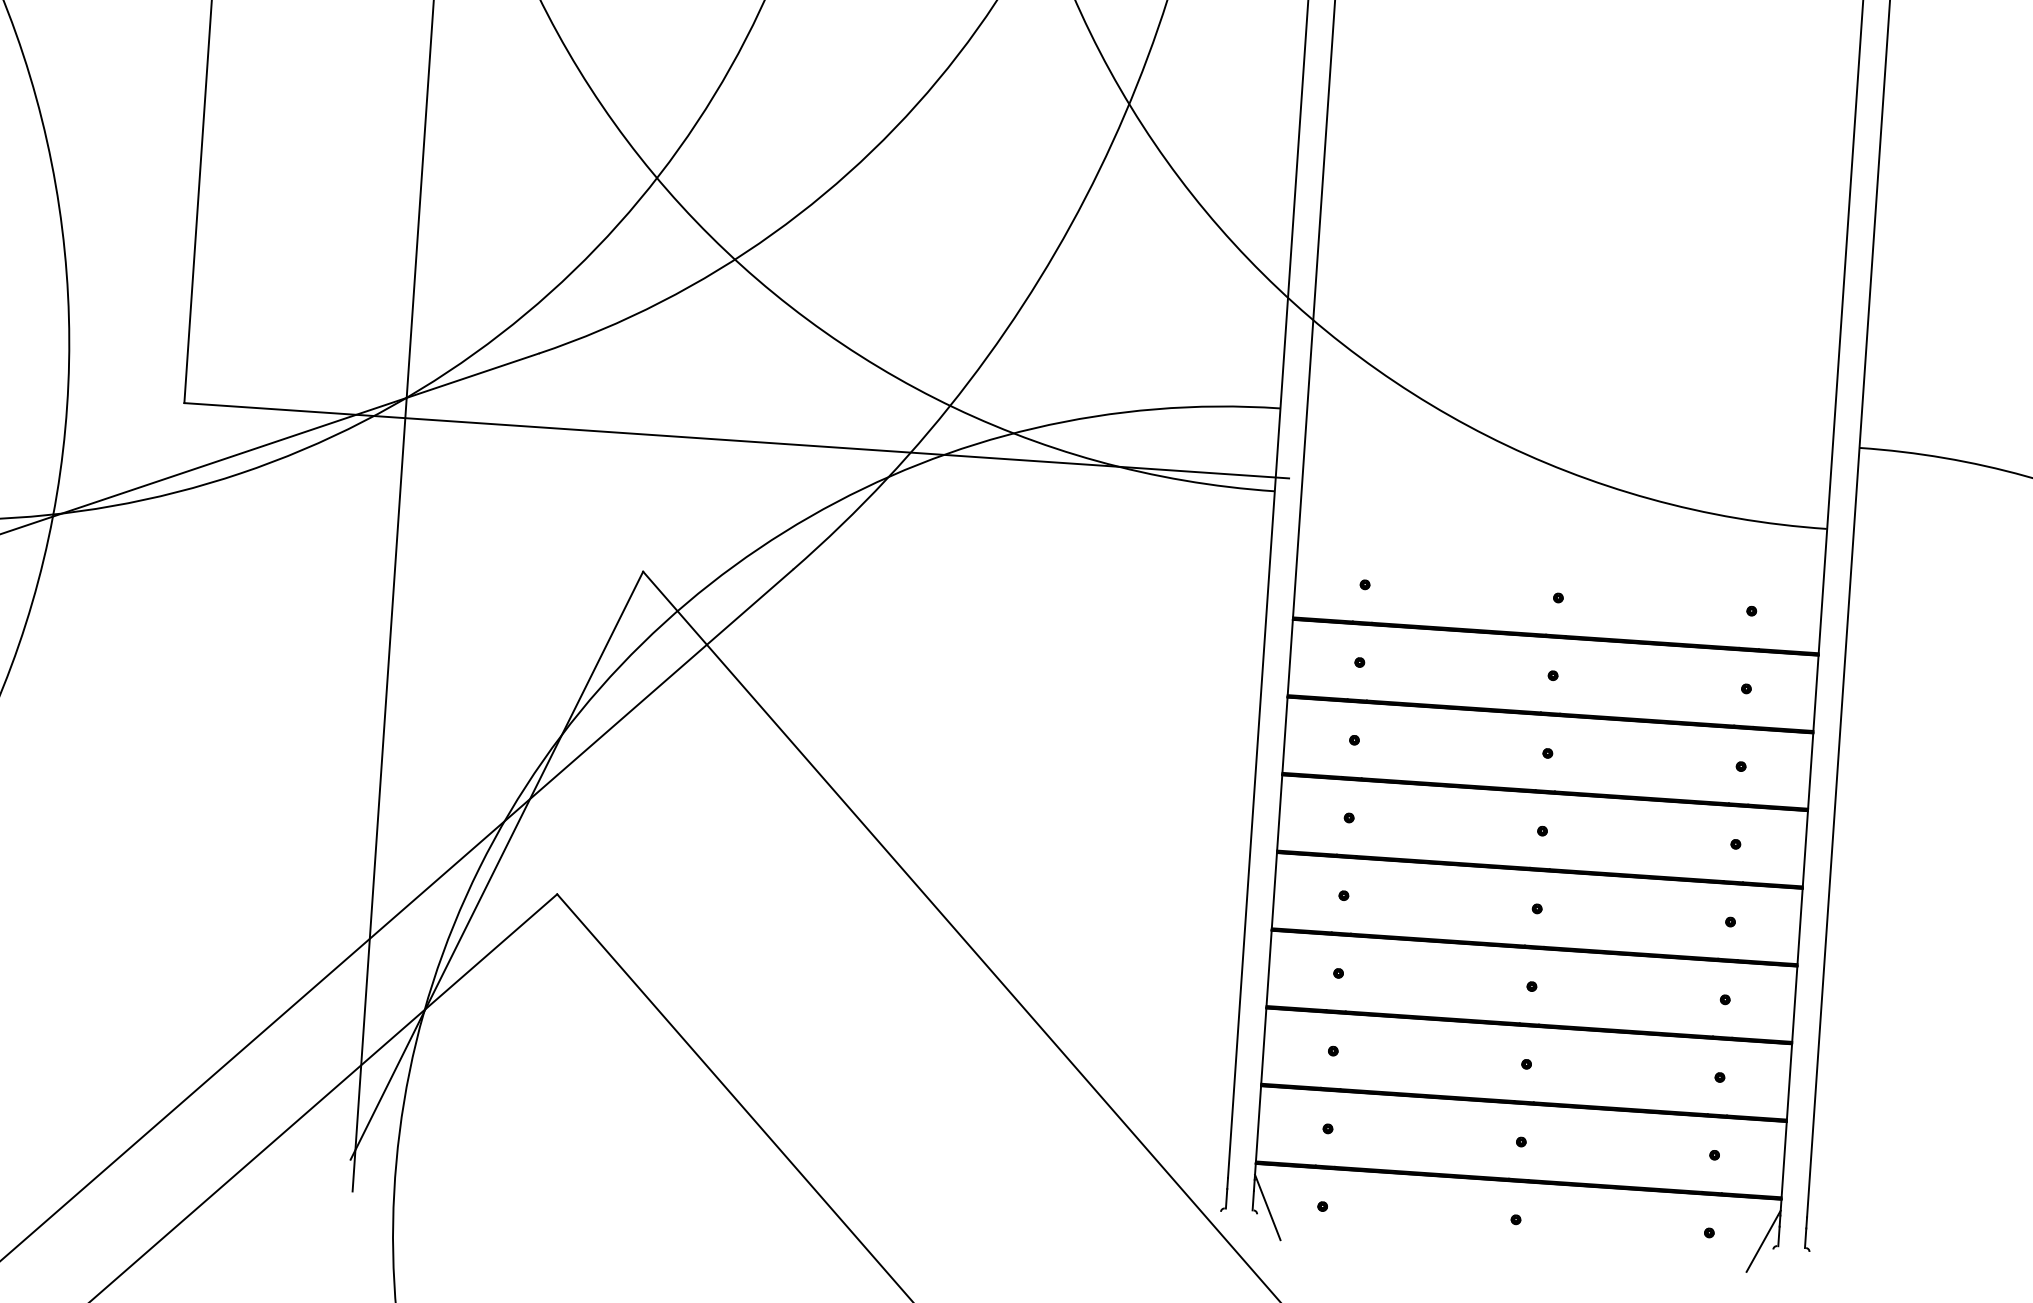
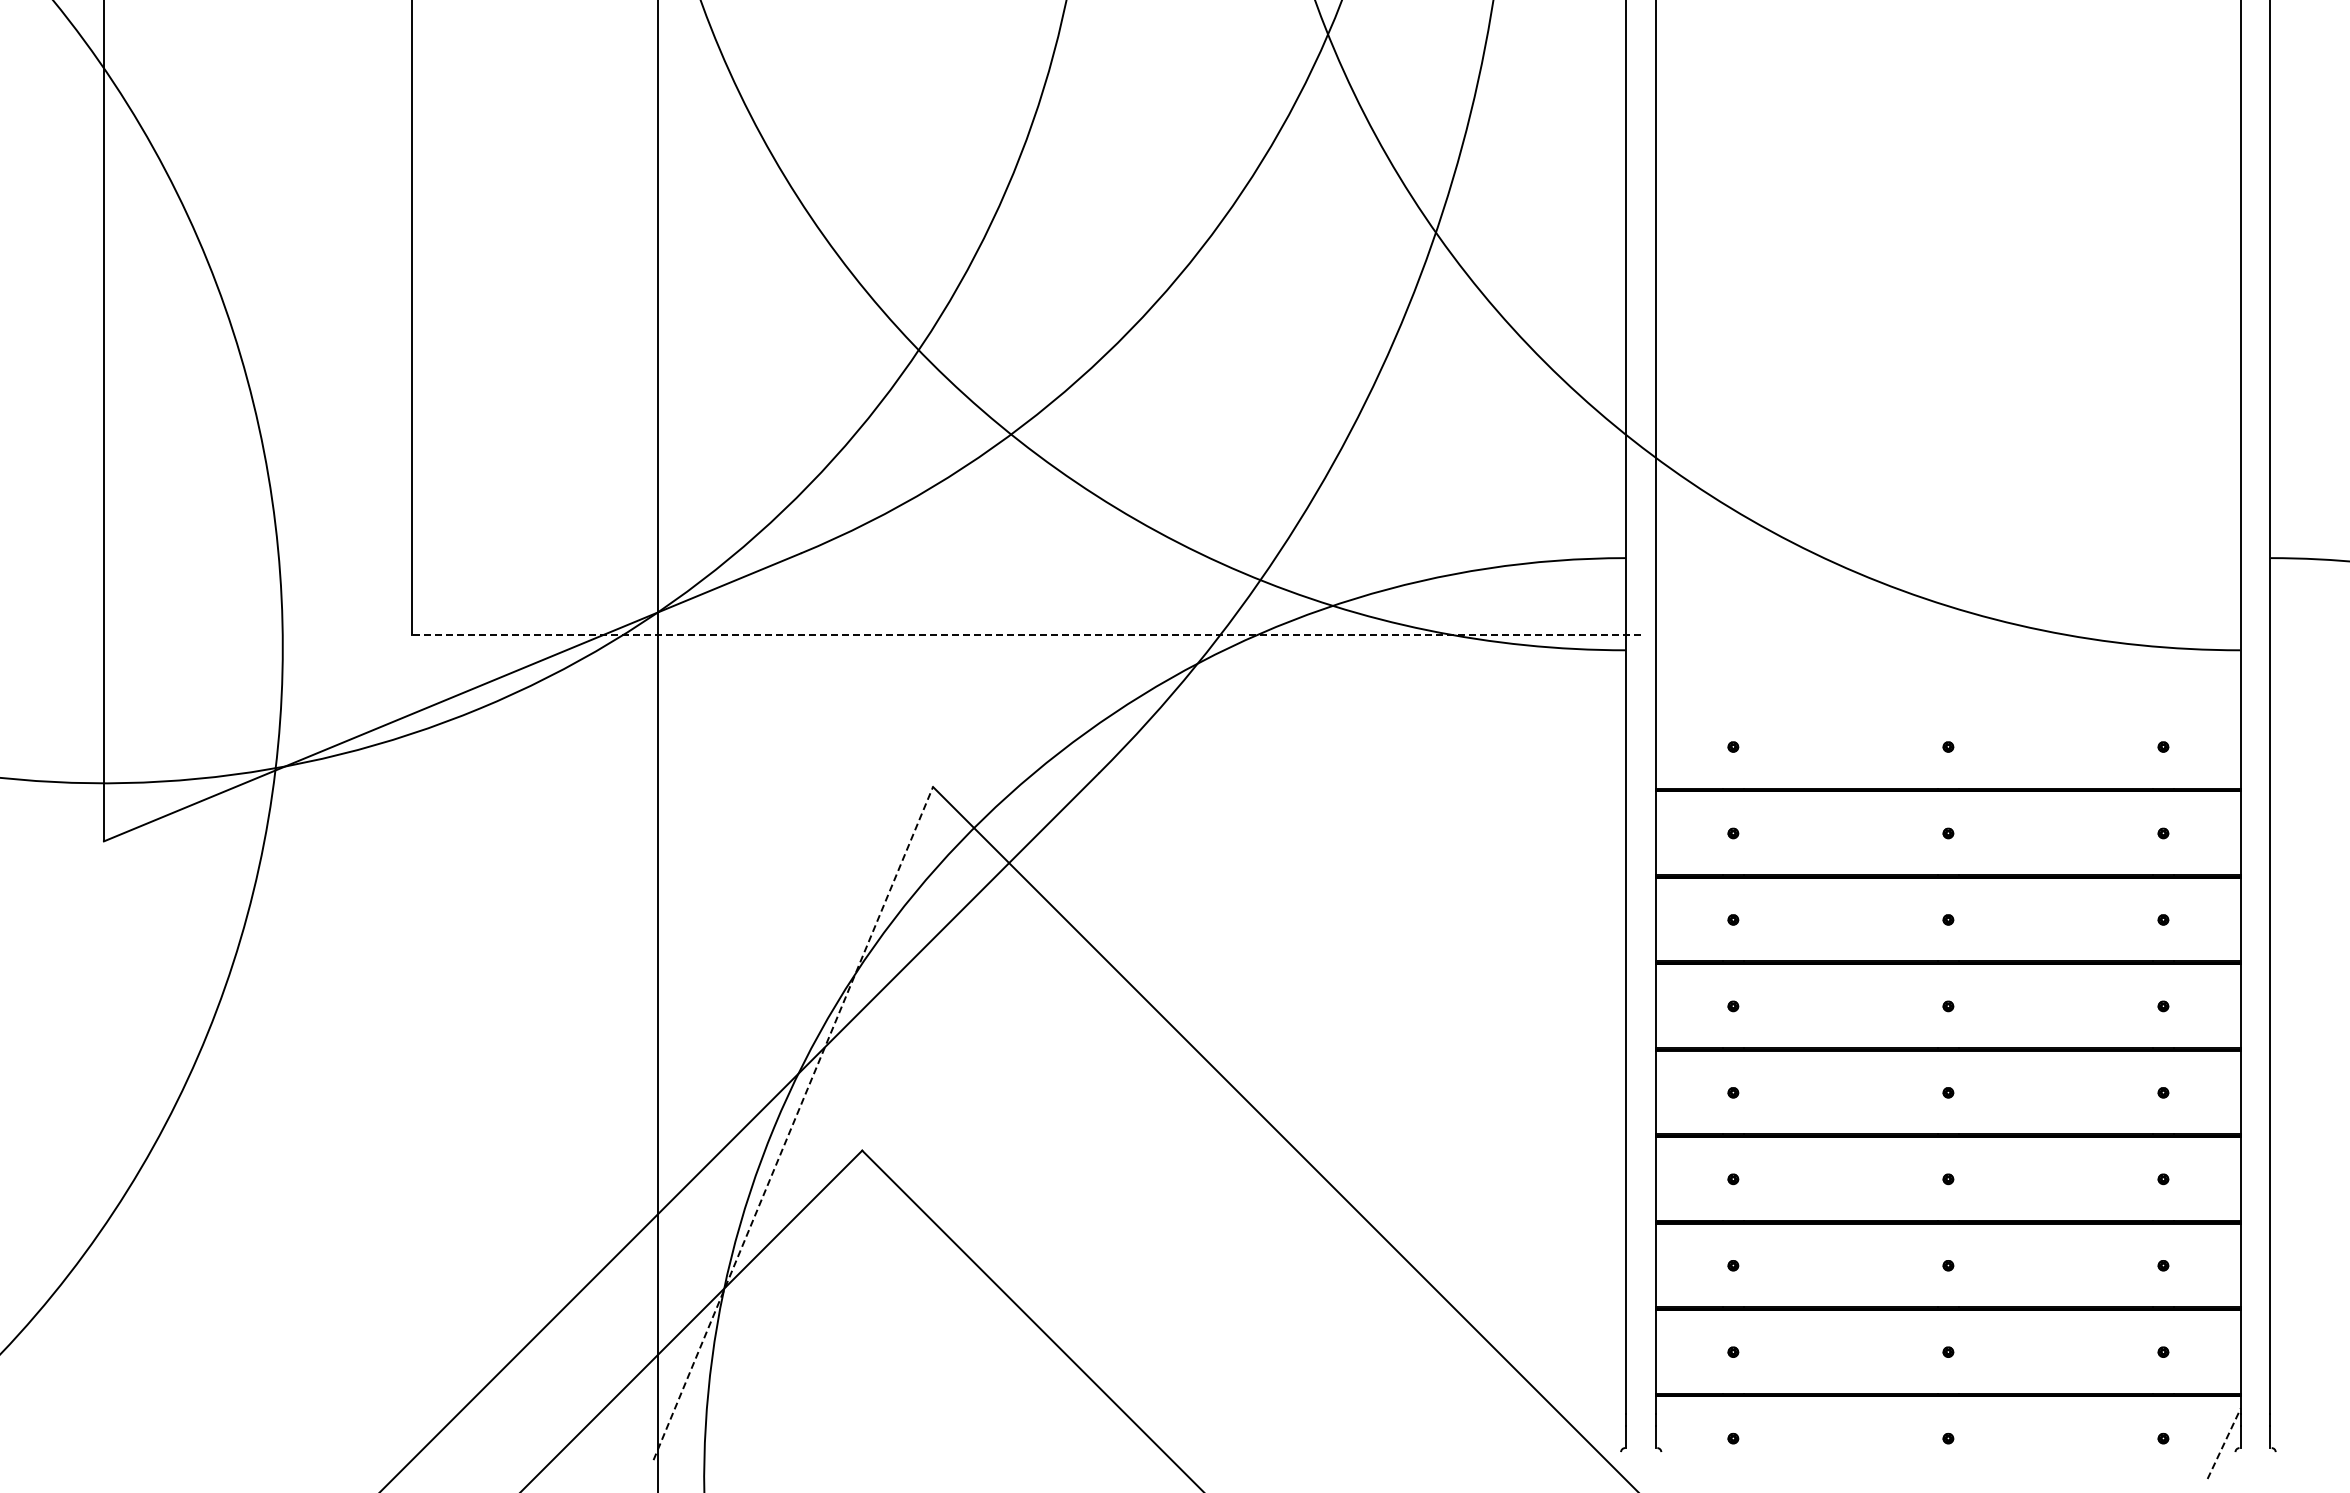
line: (736, 440) -> (1026, 634), solid -> dashed
line: (497, 865) -> (793, 1123), solid -> dashed
line: (1267, 1207) -> (1672, 1443), removed
line: (1763, 1241) -> (2224, 1443), solid -> dashed

